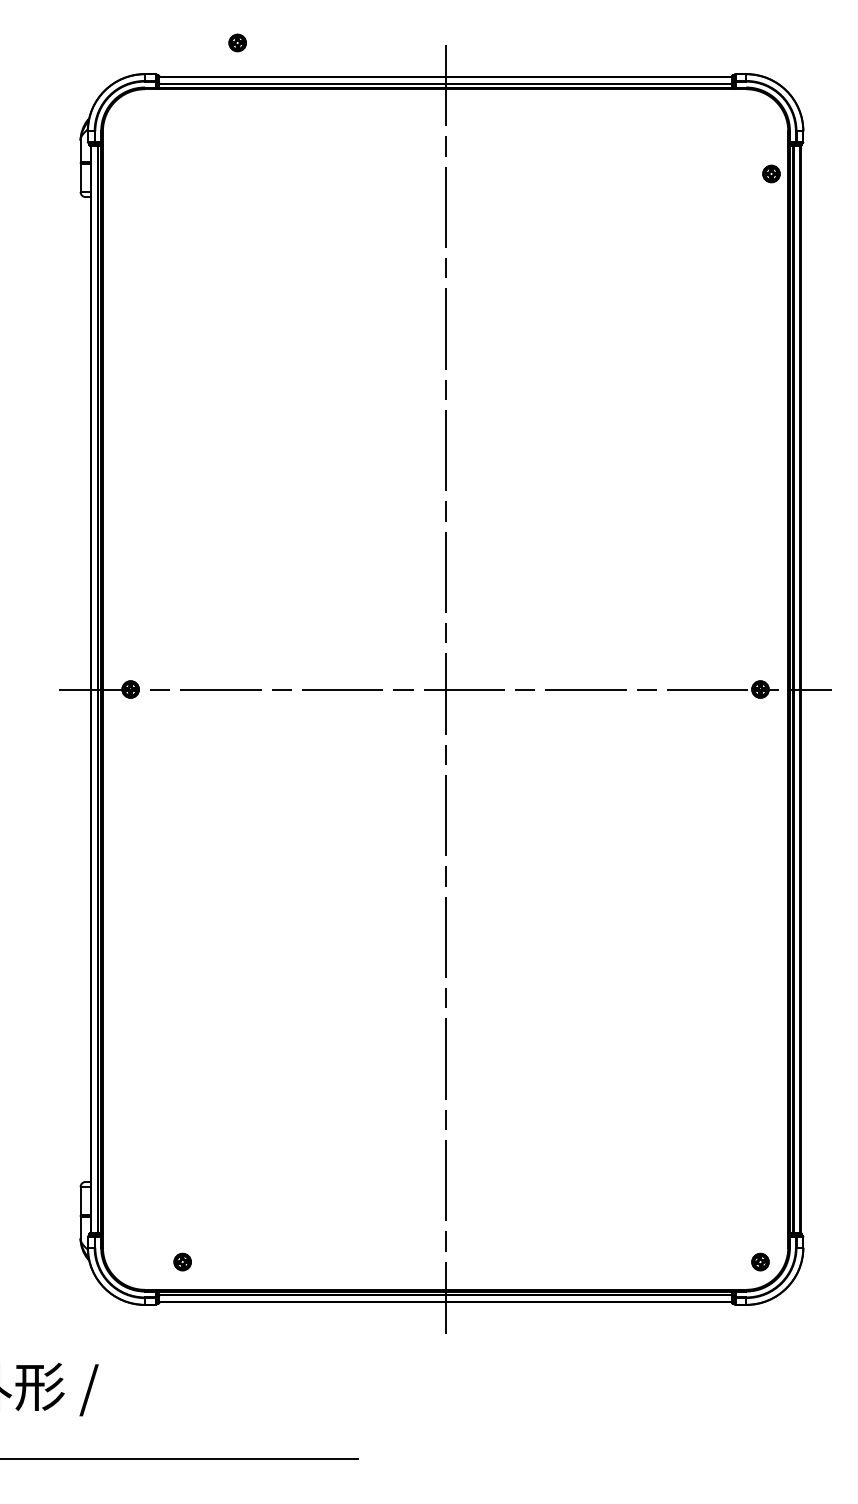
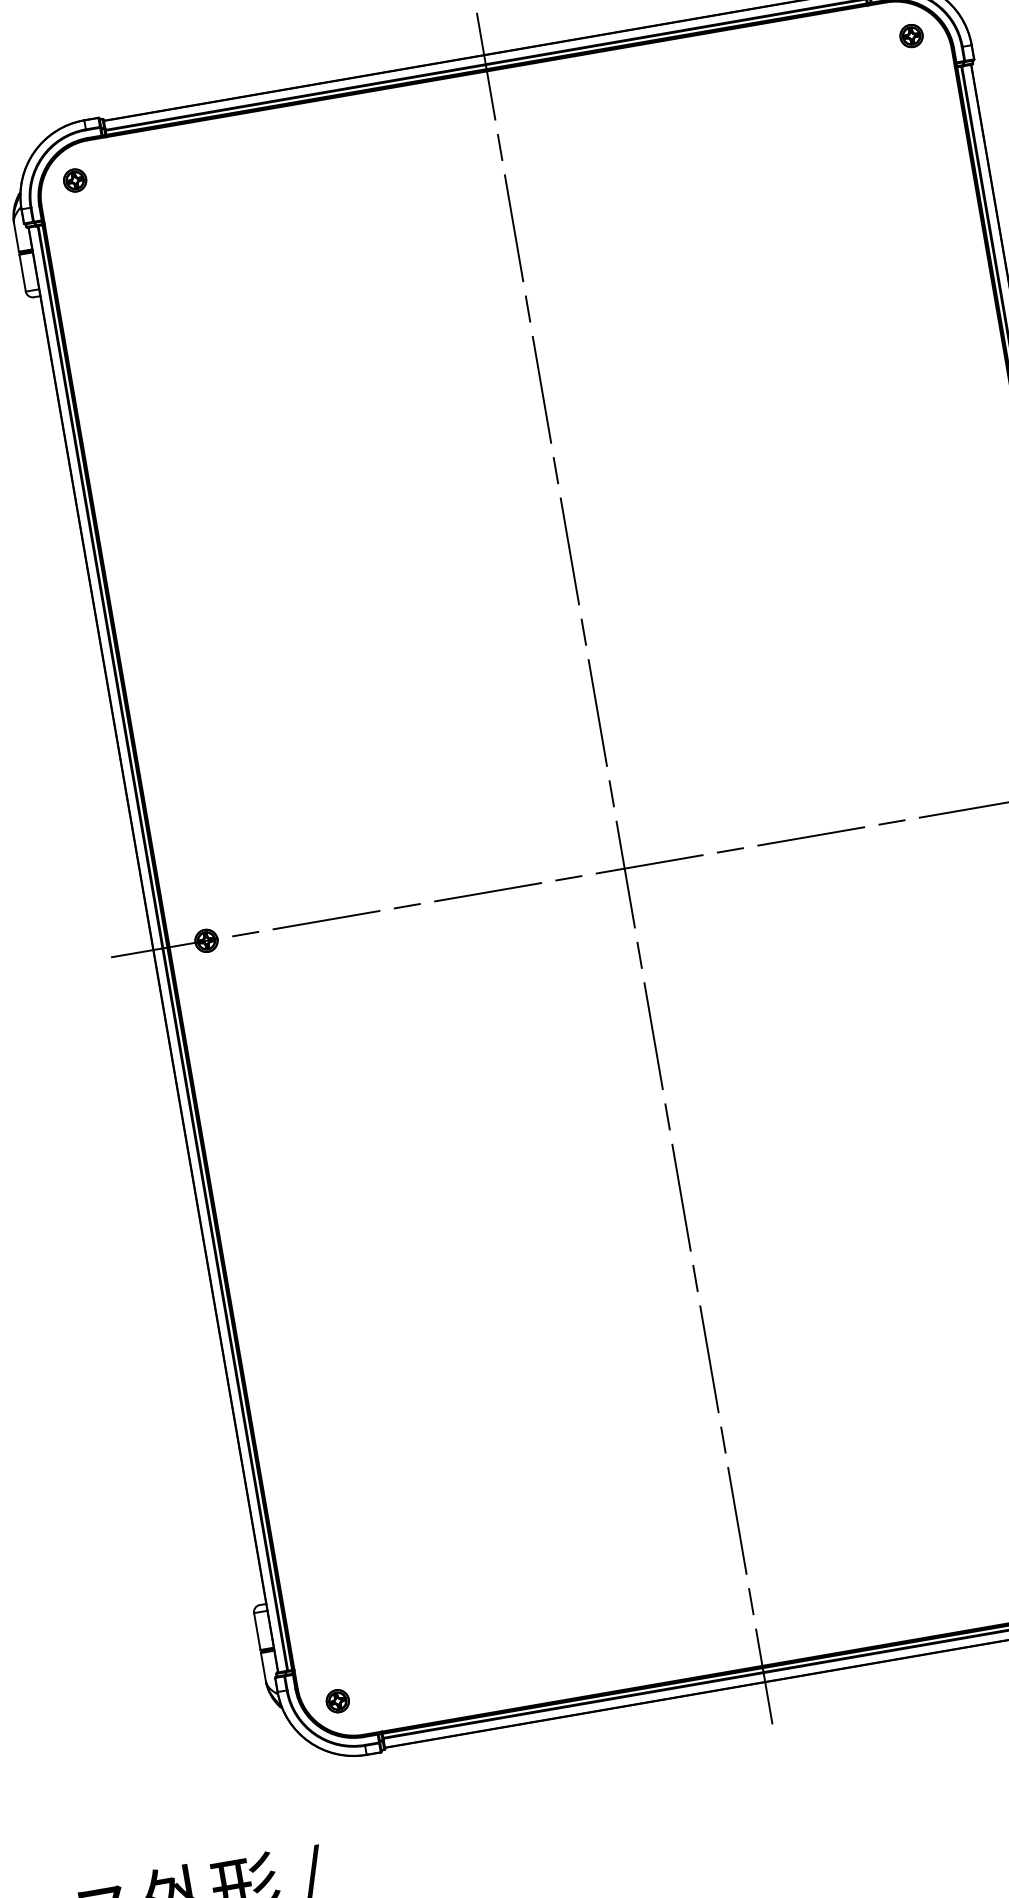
part: (237, 42) -> (74, 179), moved
part: (771, 173) -> (911, 35), moved
part: (182, 1261) -> (337, 1700), moved

